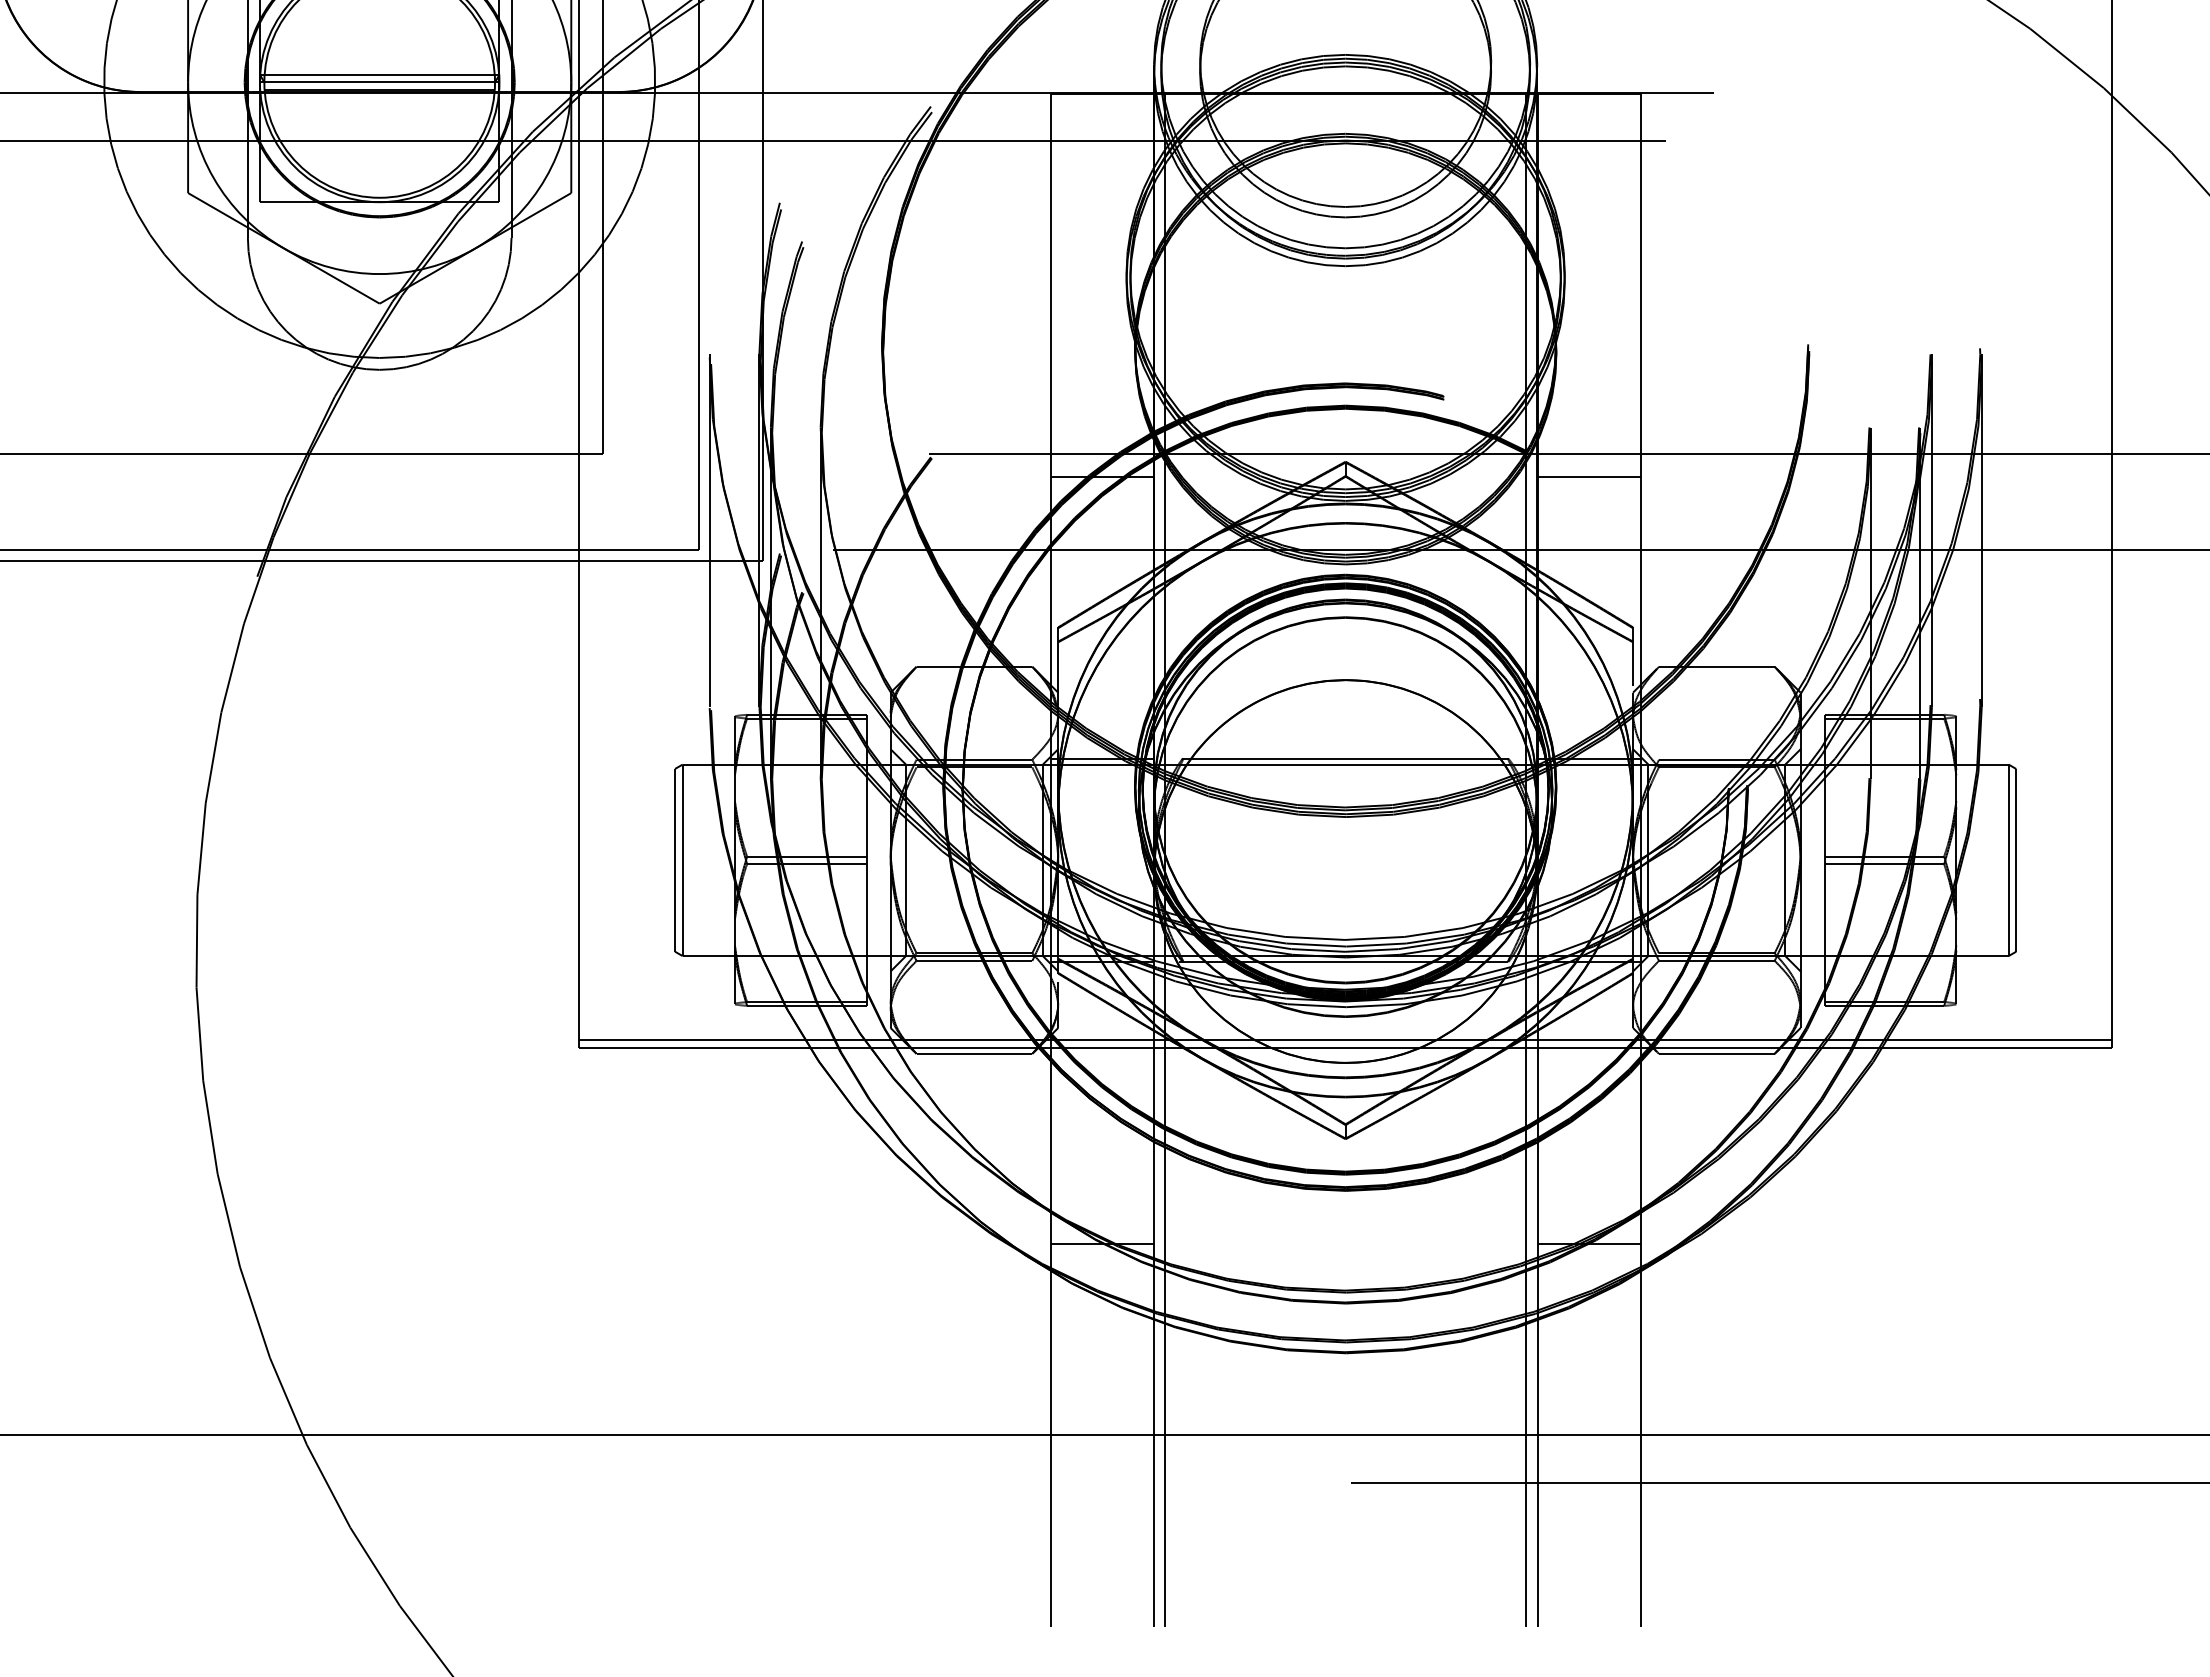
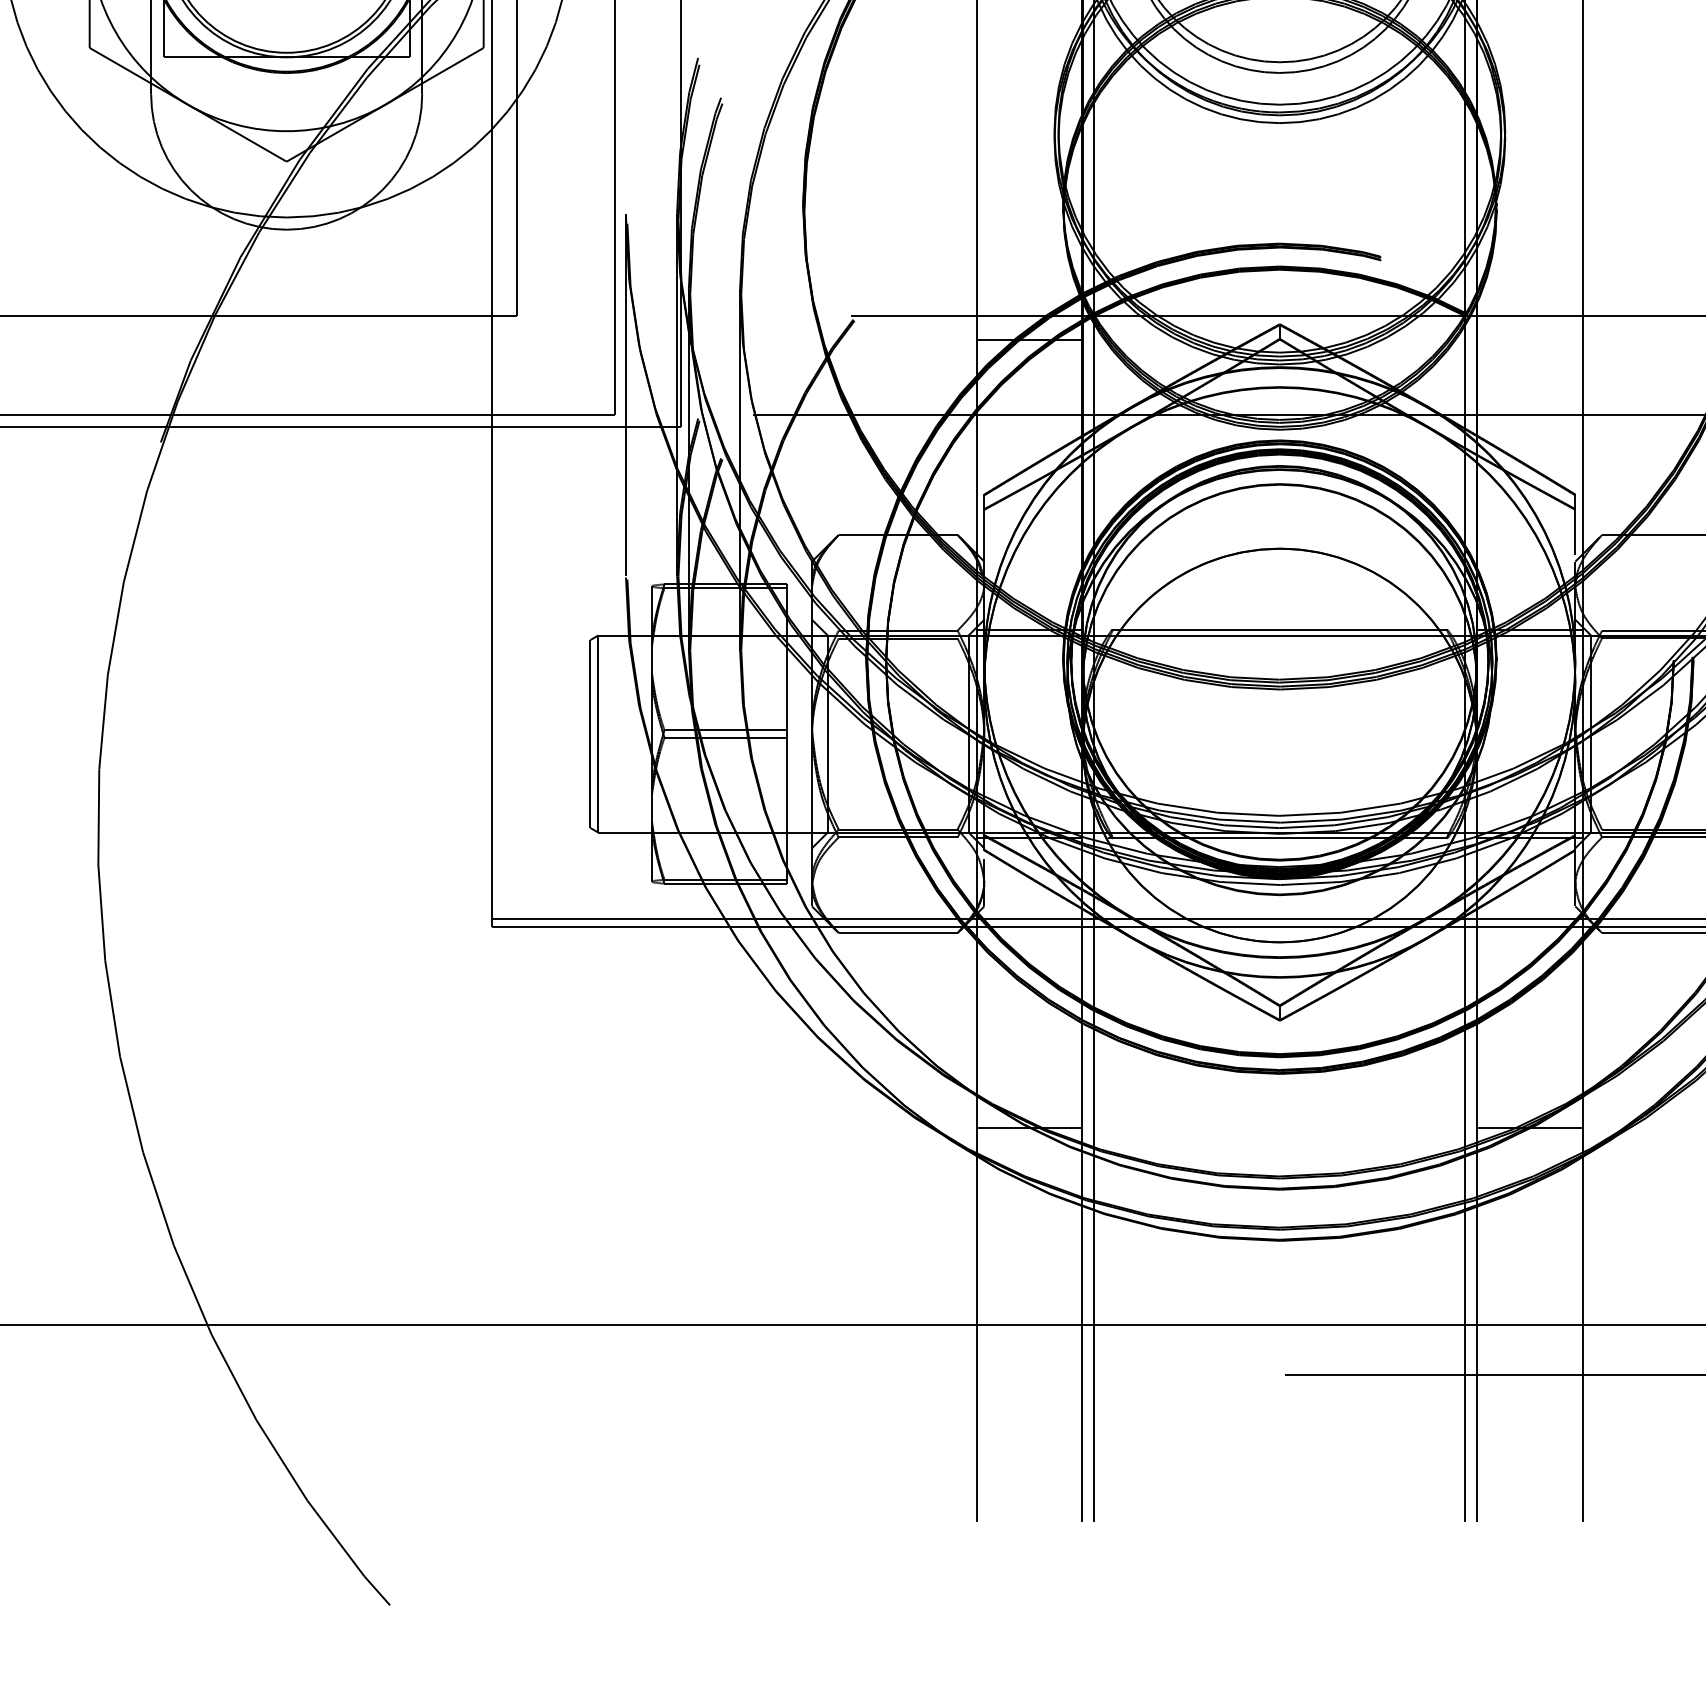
line: (1588, 477) -> (1529, 340), removed

